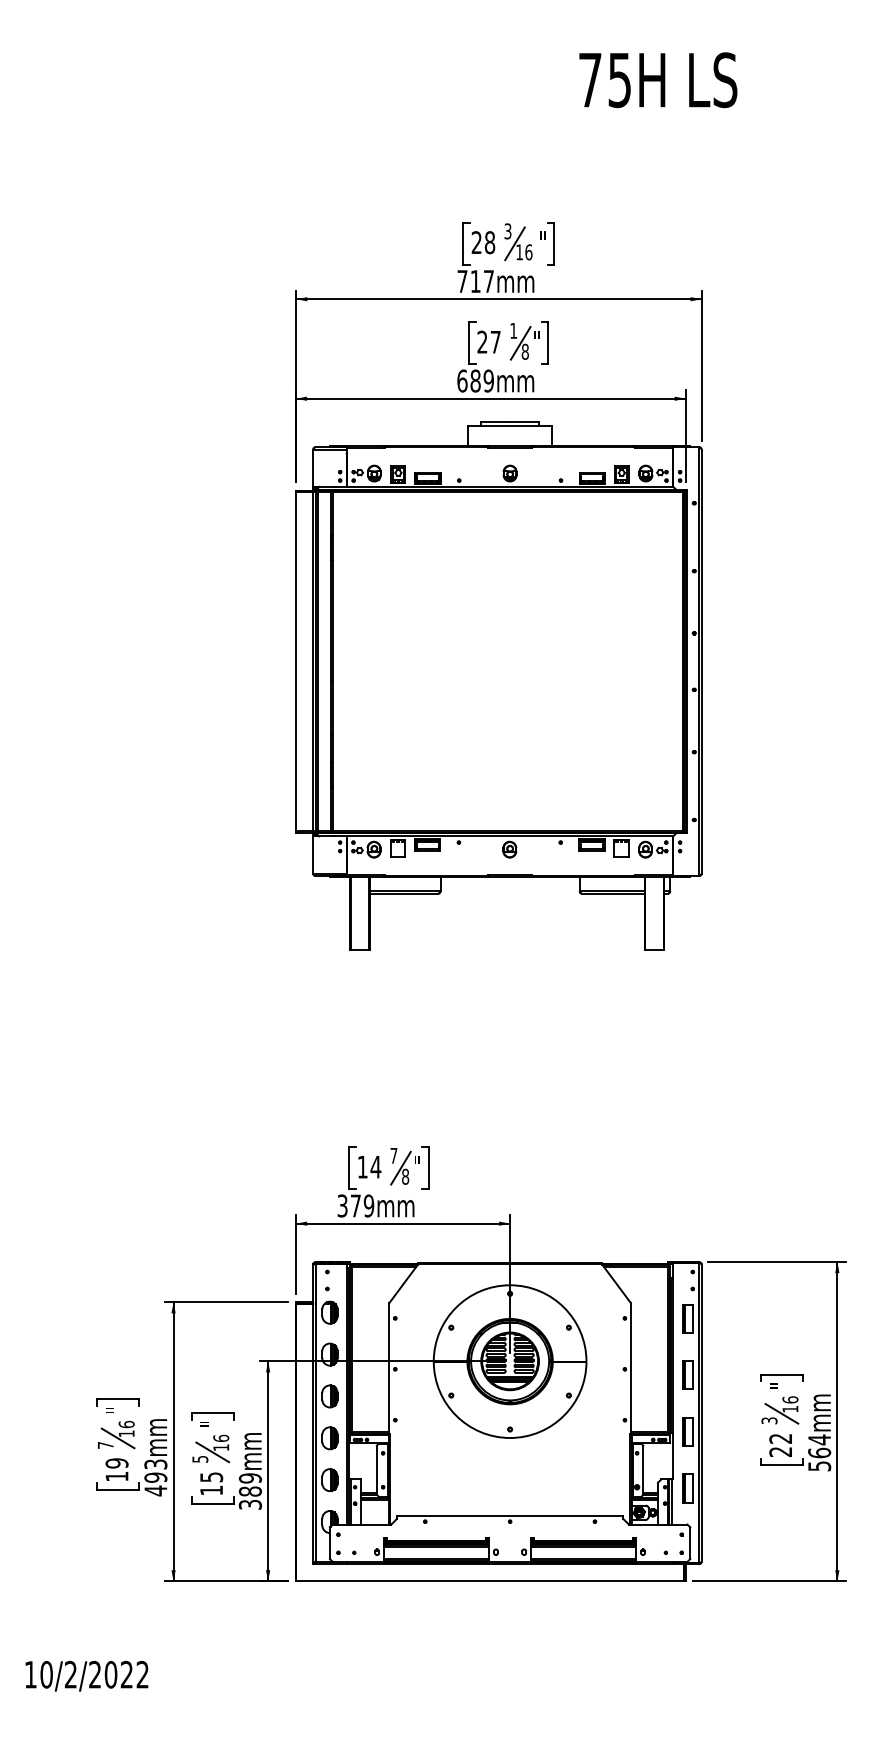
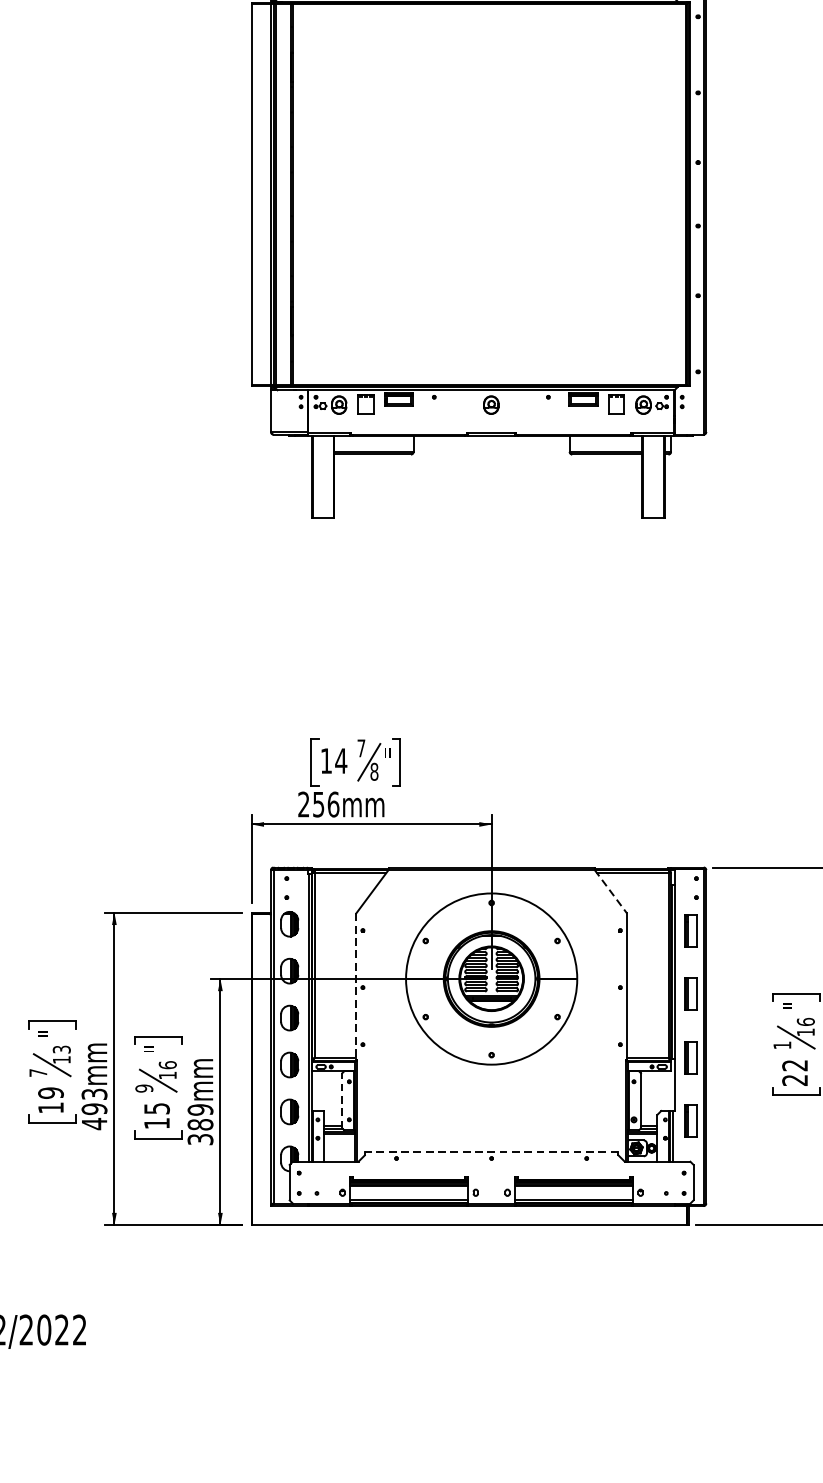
text: (355, 1205) -> (318, 804), 379mm -> 256mm
line: (616, 1284) -> (610, 892), solid -> dashed
line: (389, 1368) -> (356, 986), solid -> dashed
text: (769, 1420) -> (782, 1045), 3 -> 1
text: (126, 1424) -> (61, 1049), 16 -> 13
text: (199, 1458) -> (143, 1087), 5 -> 9
line: (376, 1470) -> (341, 1101), solid -> dashed
line: (509, 1516) -> (490, 1152), solid -> dashed

